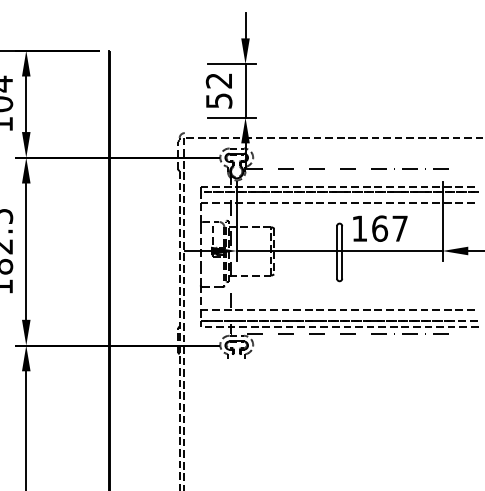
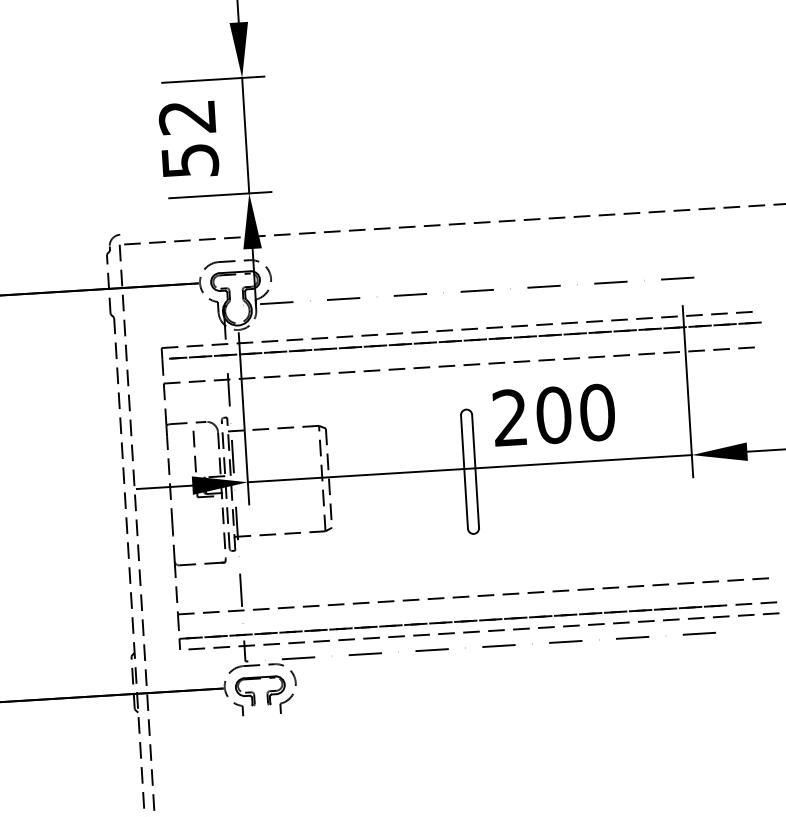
text: (380, 228) -> (555, 414), 167 -> 200

